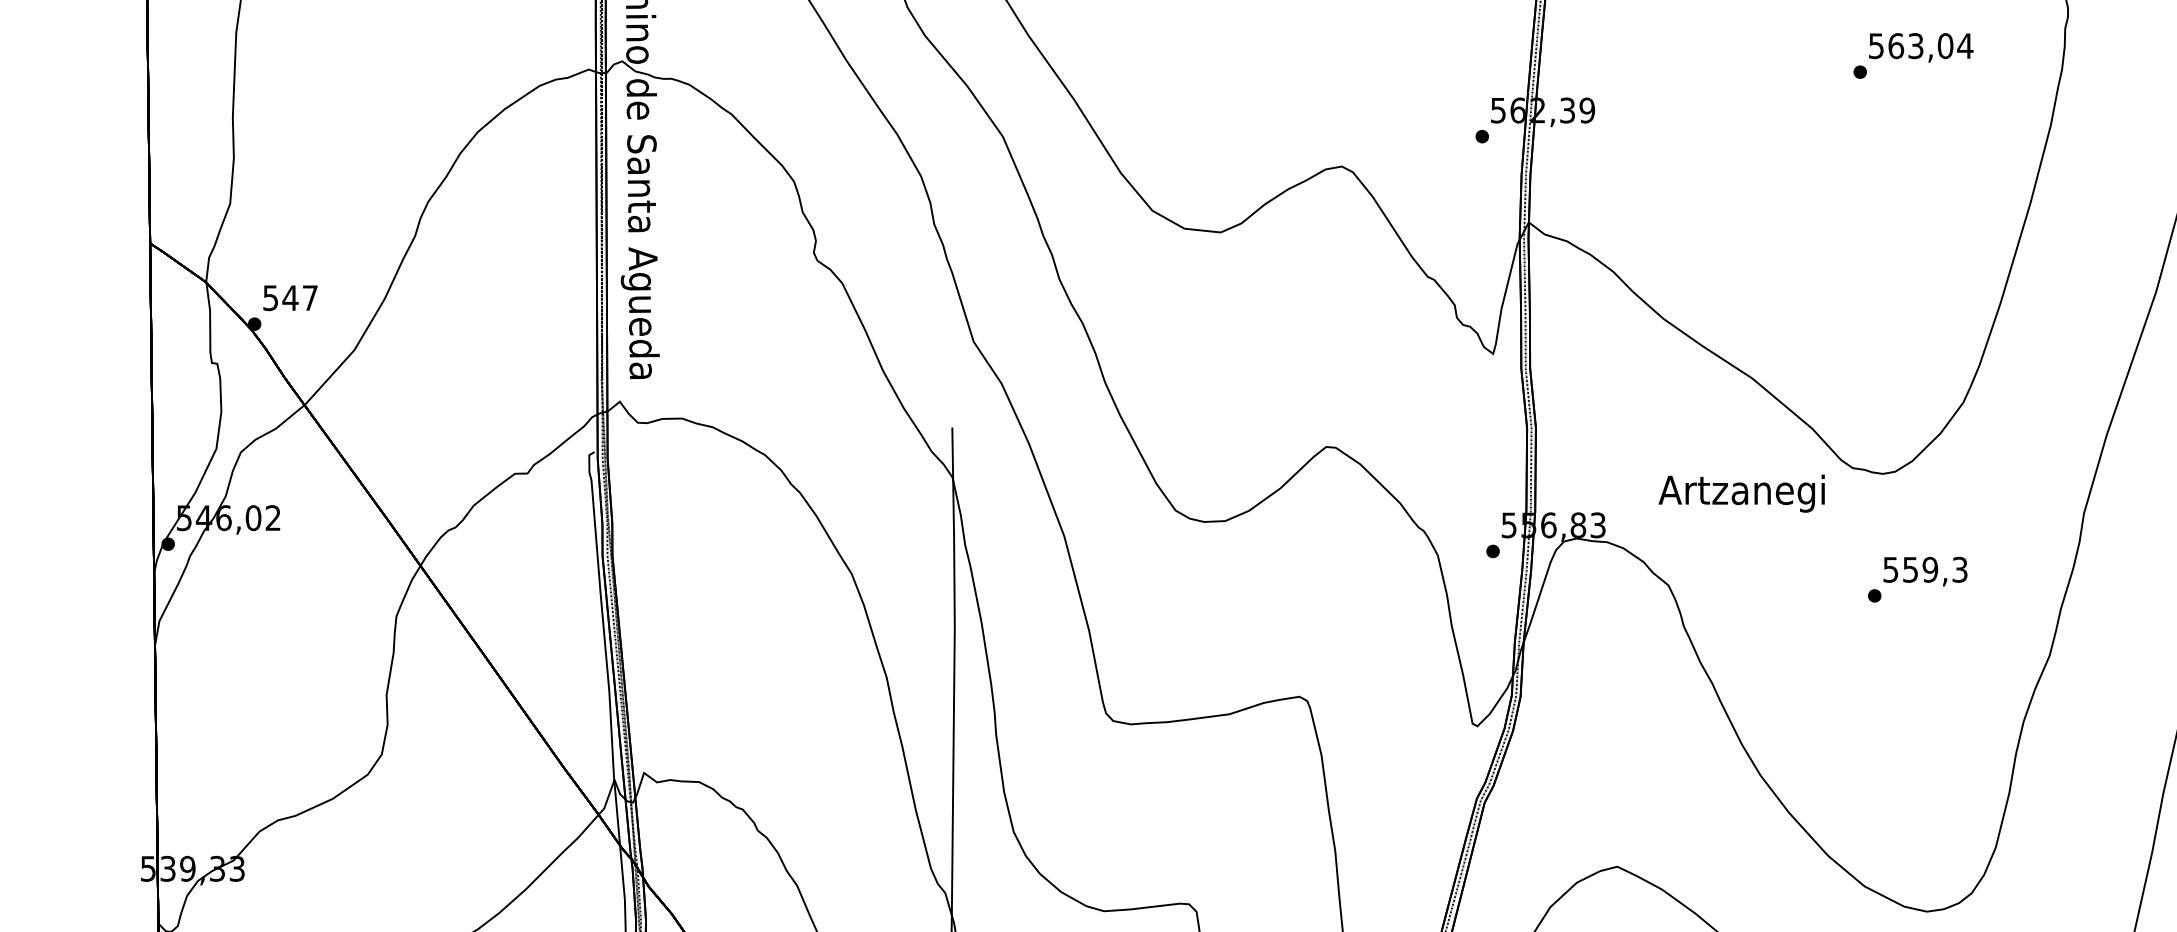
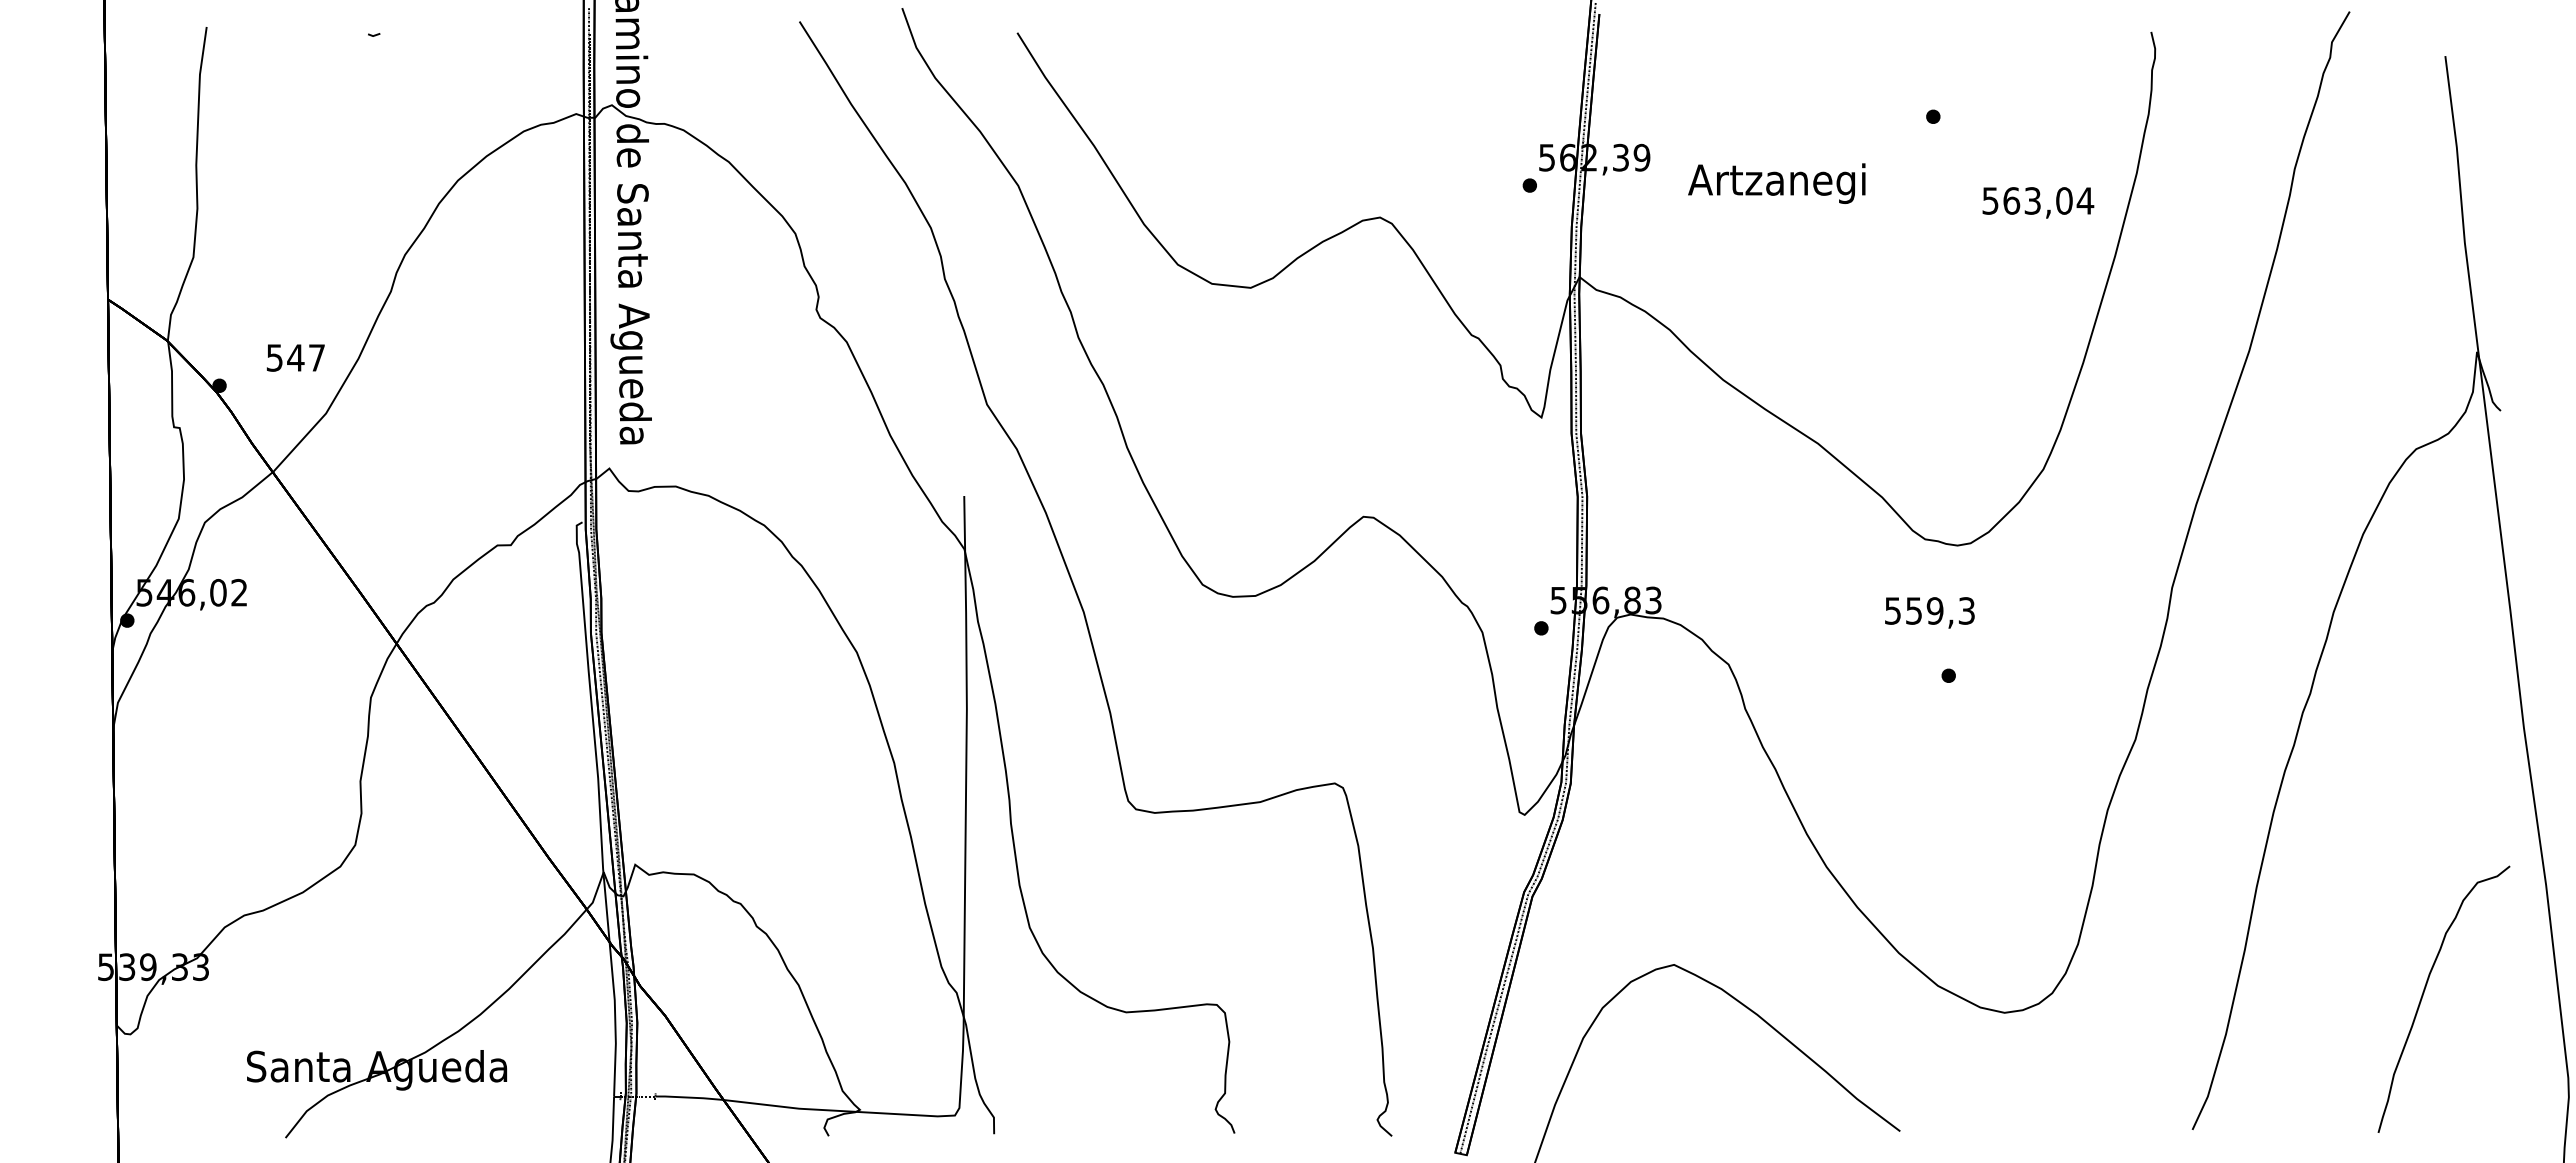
text: (1921, 47) -> (2038, 202), moved
text: (290, 297) -> (295, 357), moved
text: (1741, 493) -> (1776, 183), moved
text: (1925, 571) -> (1929, 612), moved

